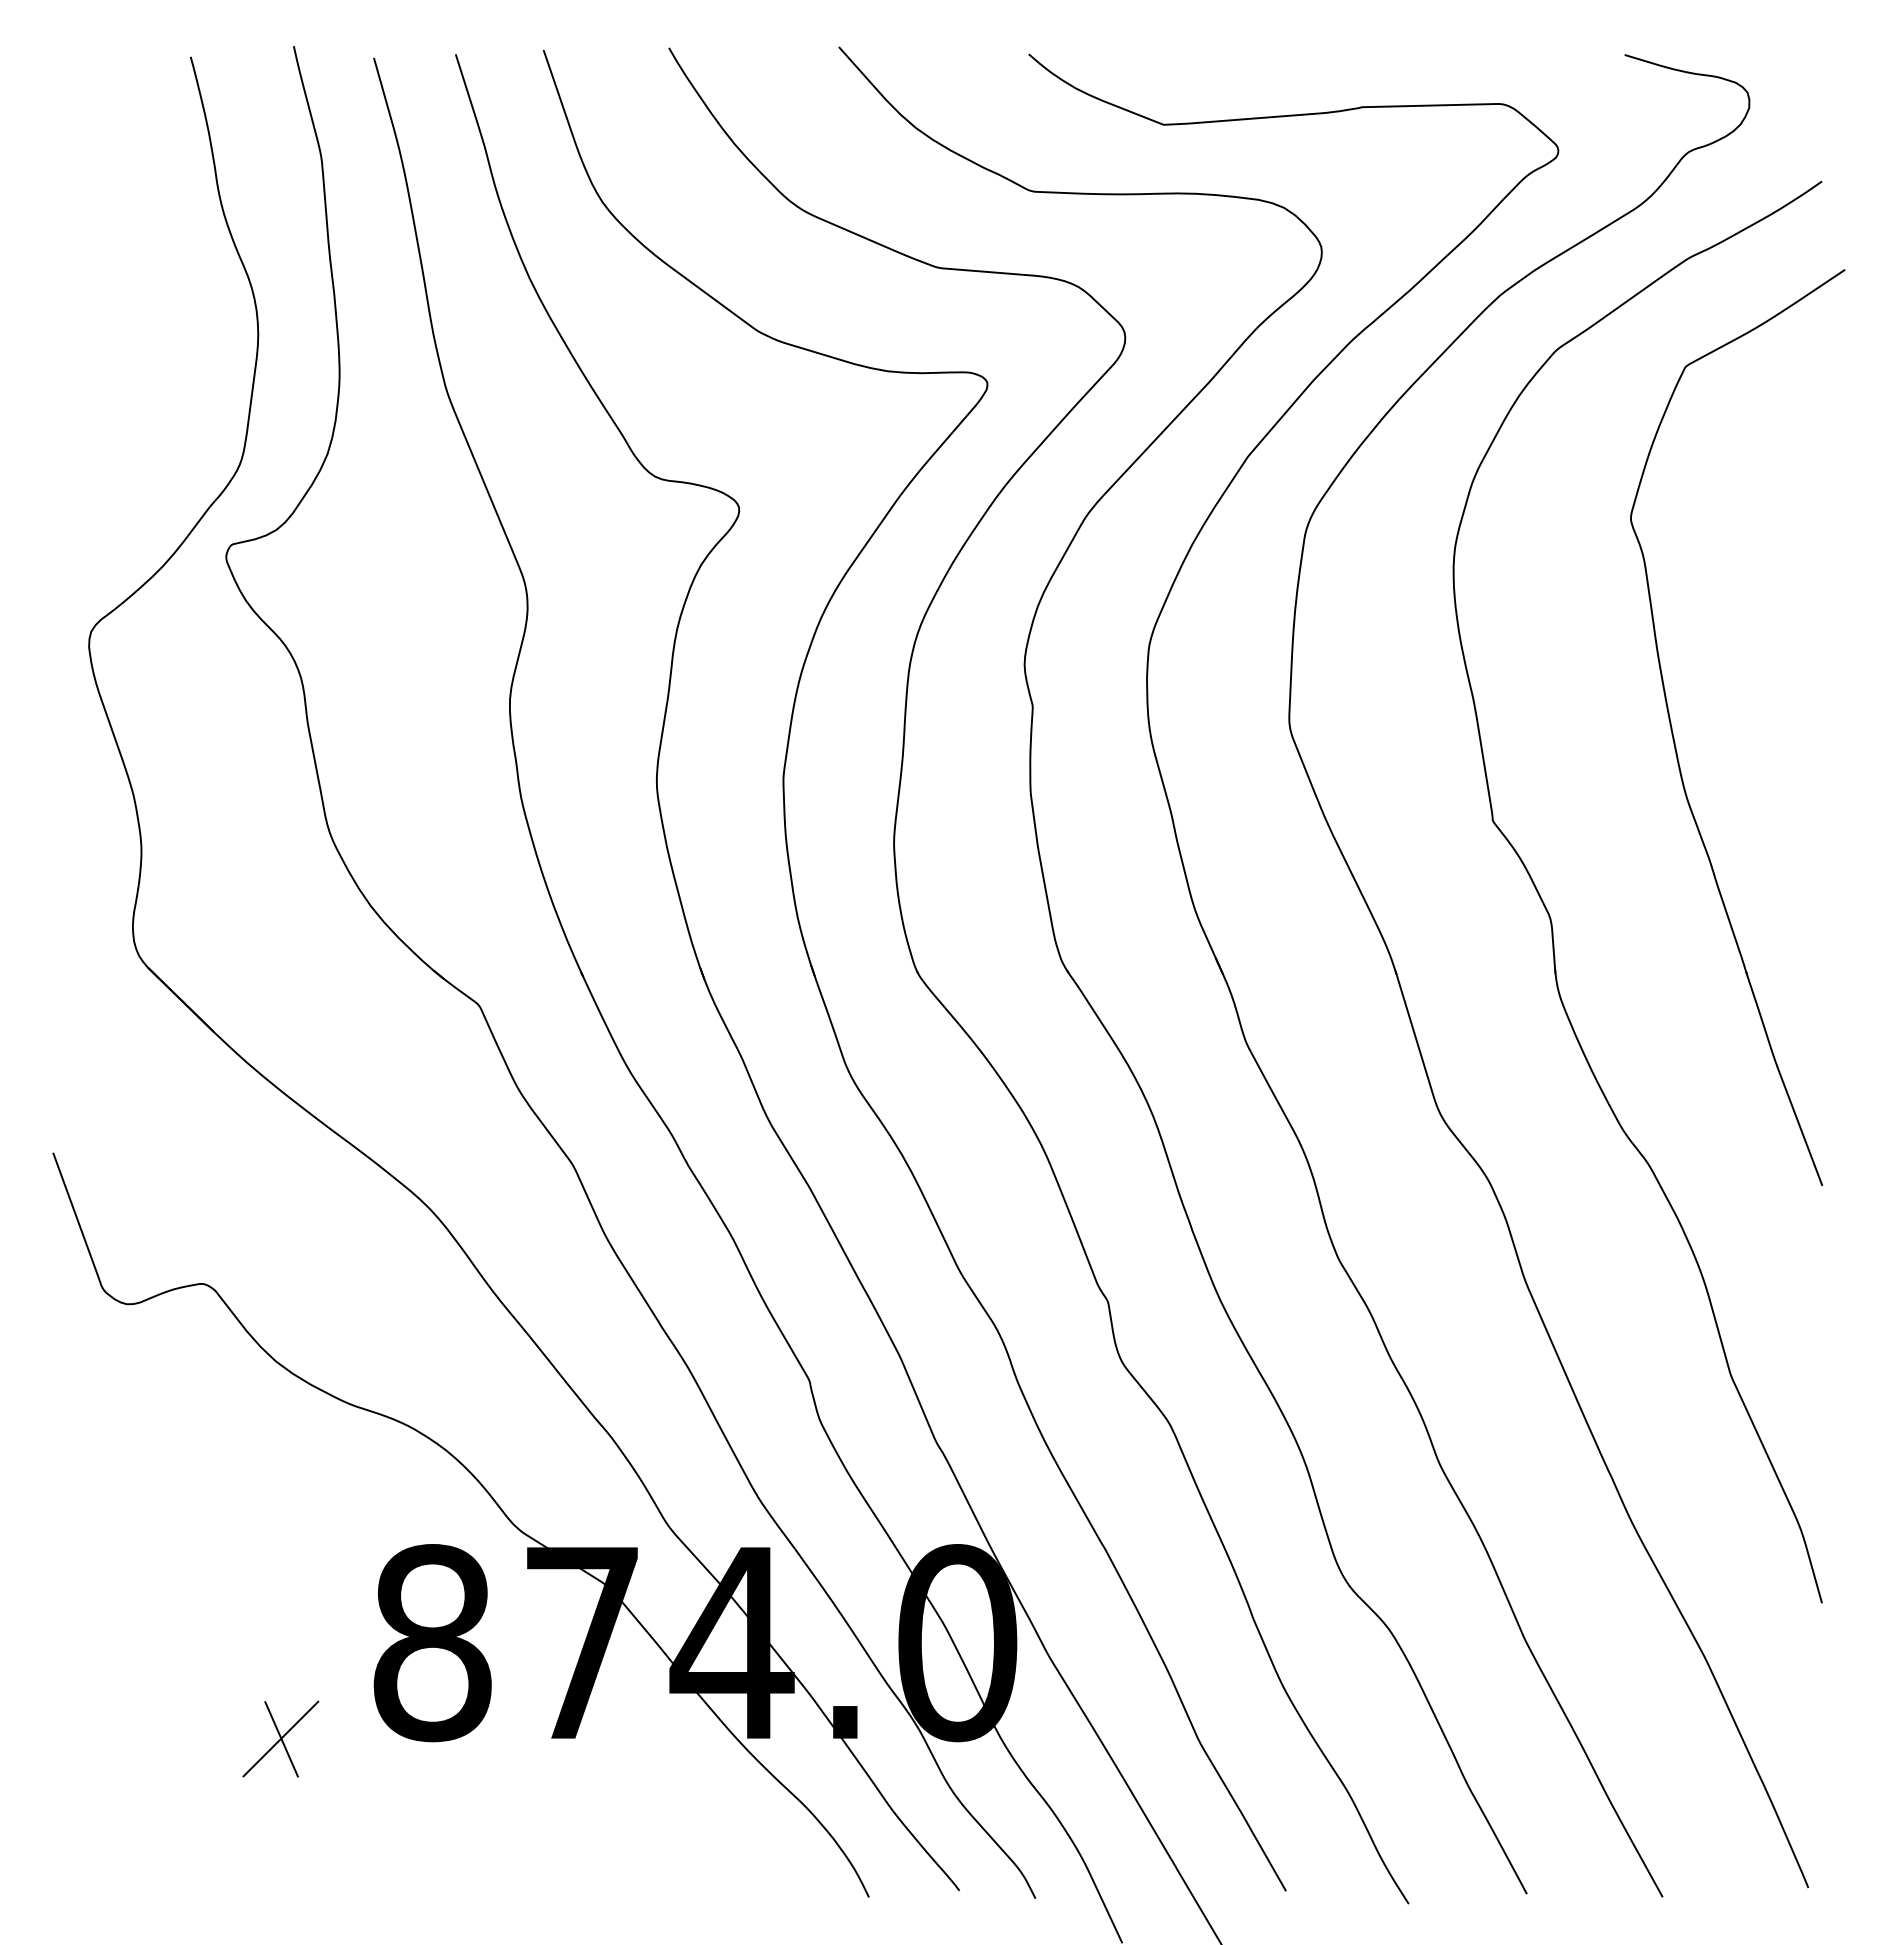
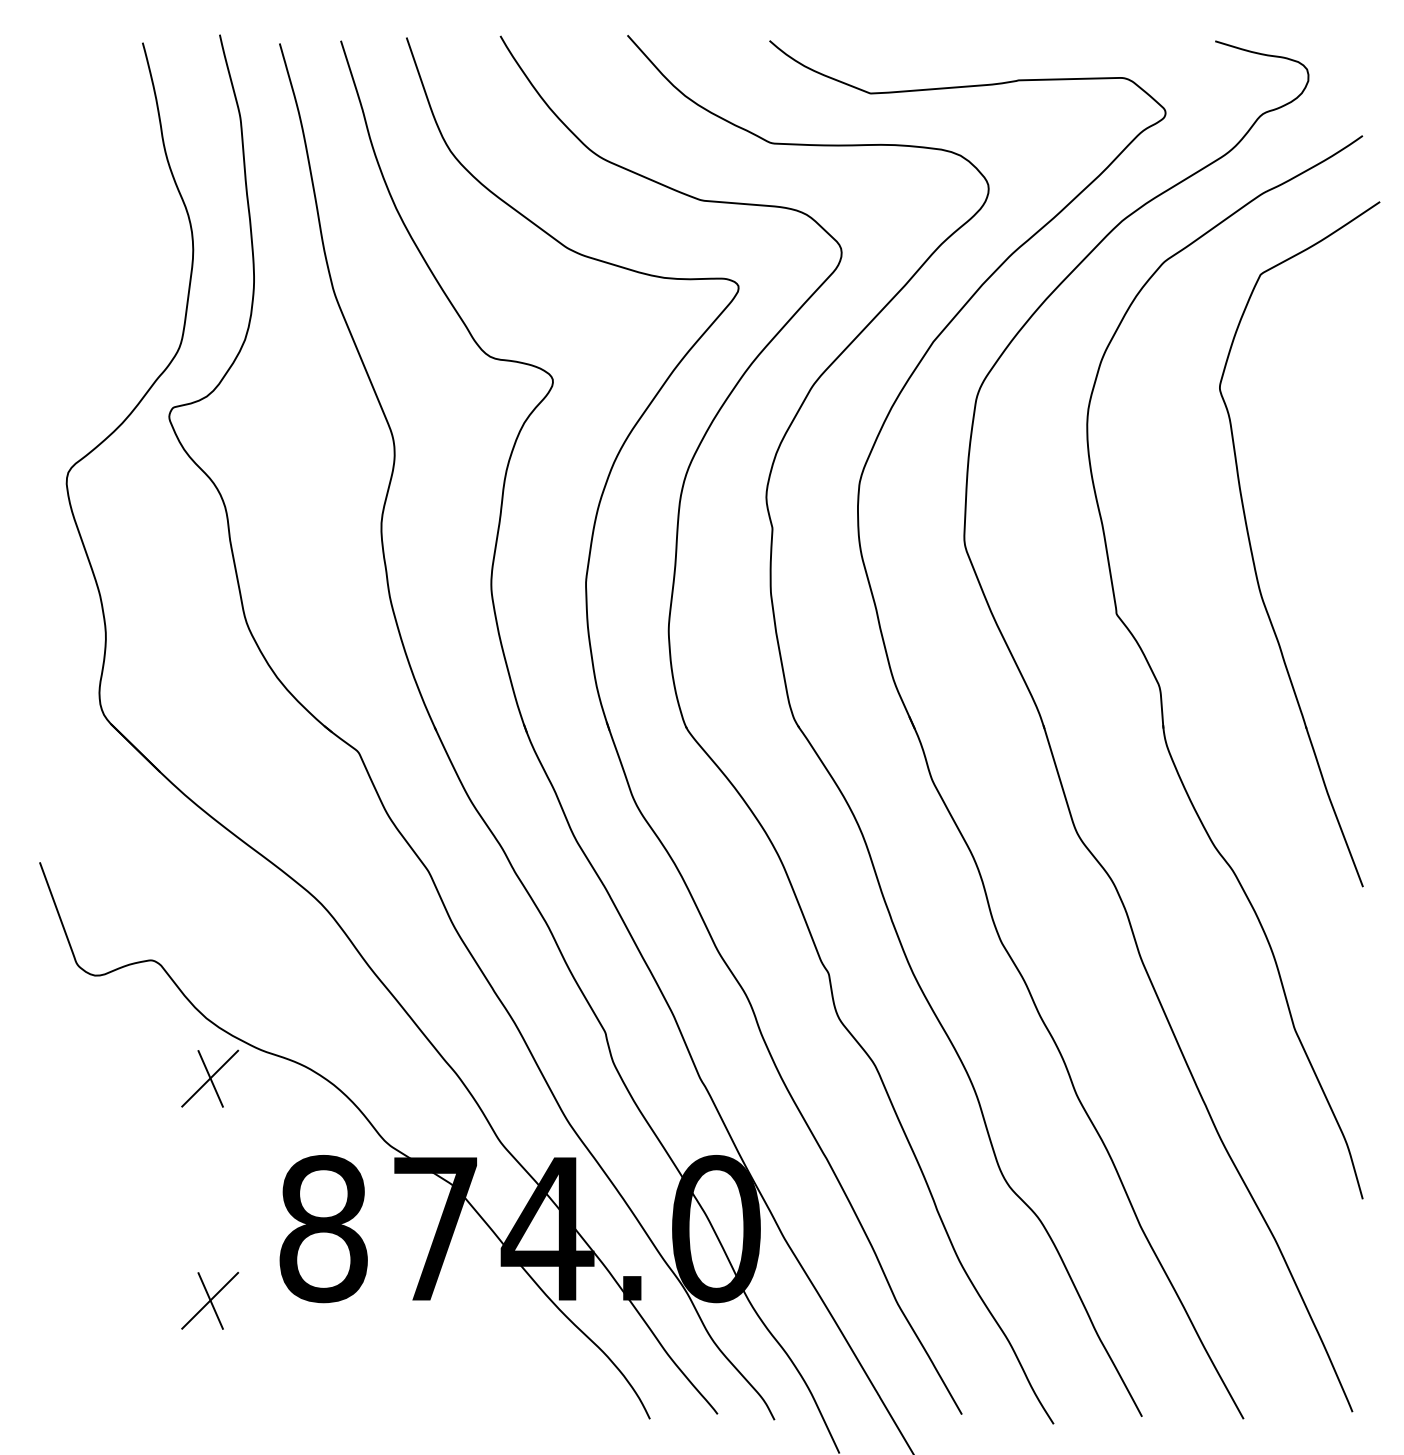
part: (280, 1441) -> (209, 1078), added

